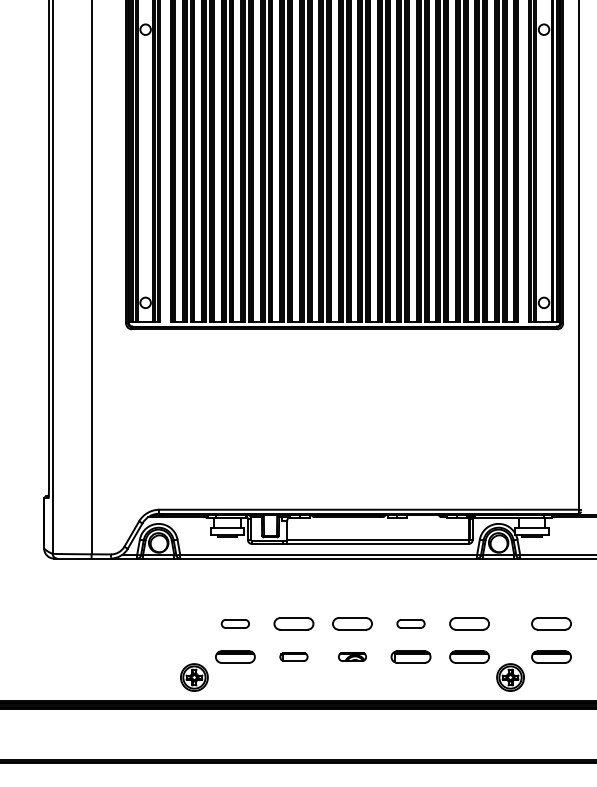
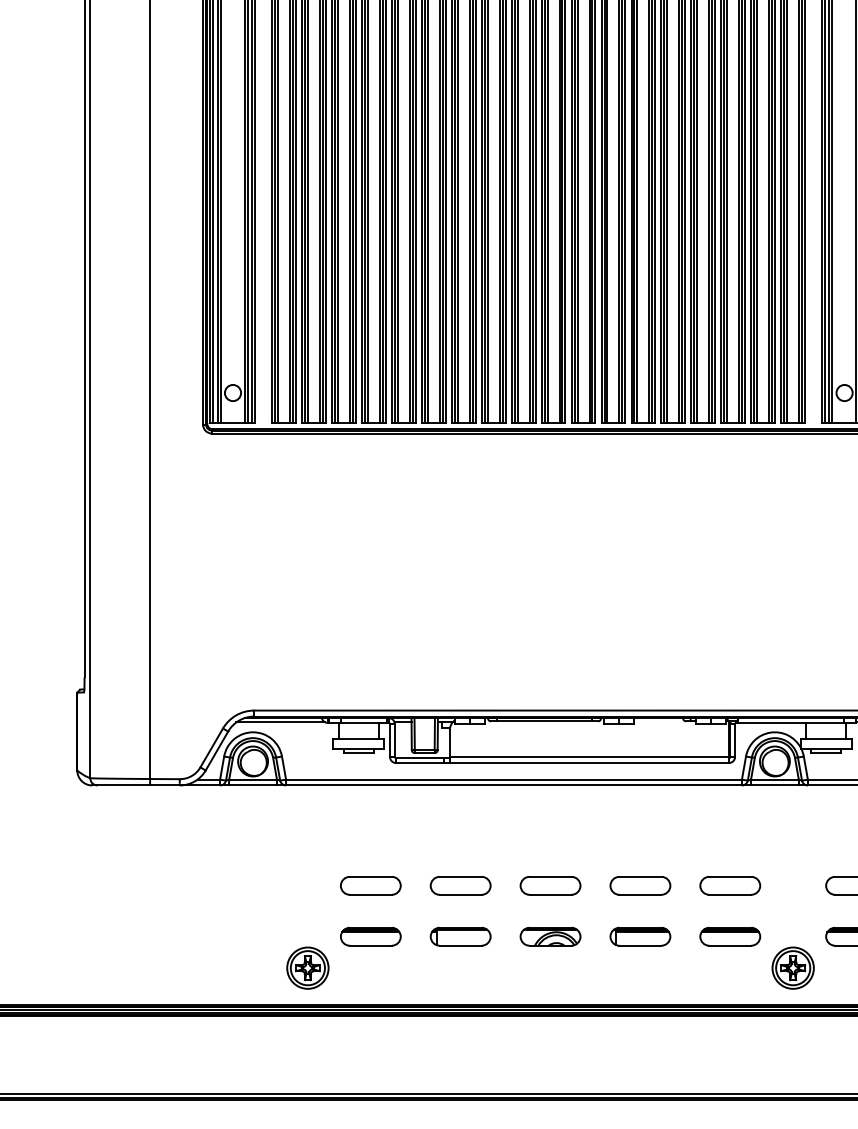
part: (235, 623) -> (370, 885), size x1.43
part: (410, 623) -> (639, 885), size x1.43
part: (293, 656) -> (459, 935), size x1.43
part: (352, 656) -> (550, 935), size x1.43

